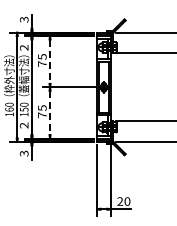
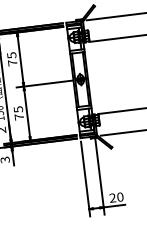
line: (50, 62) -> (21, 60), dashed -> solid
line: (50, 113) -> (27, 114), dashed -> solid

